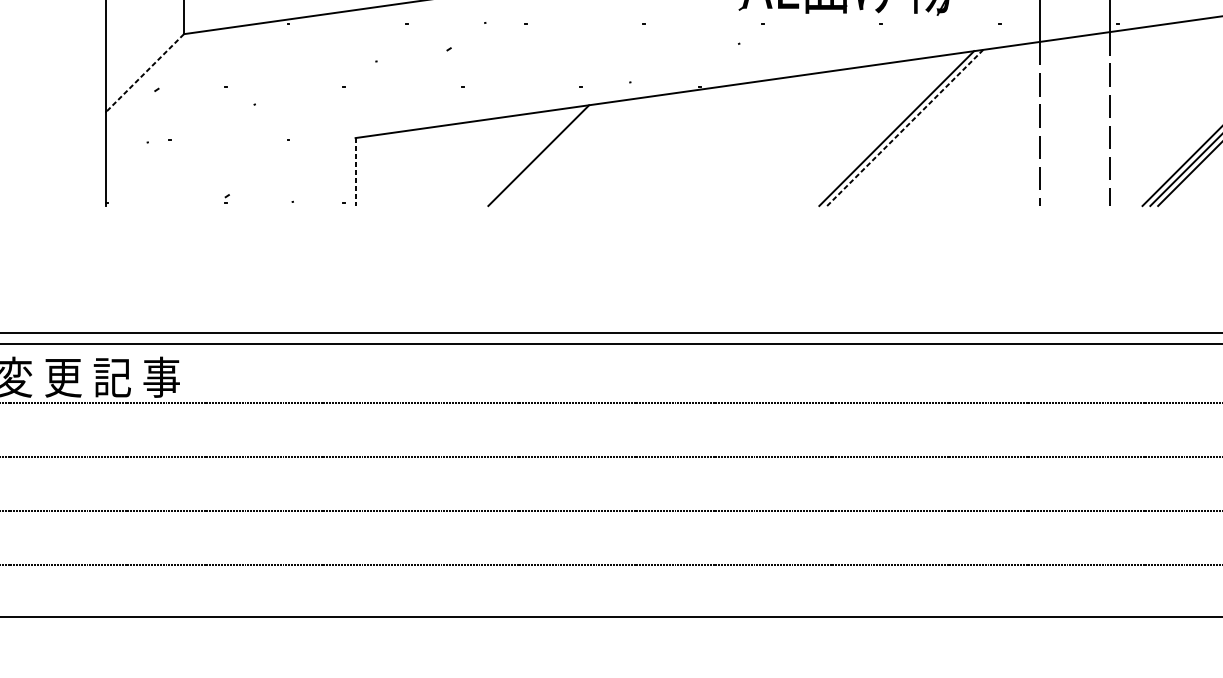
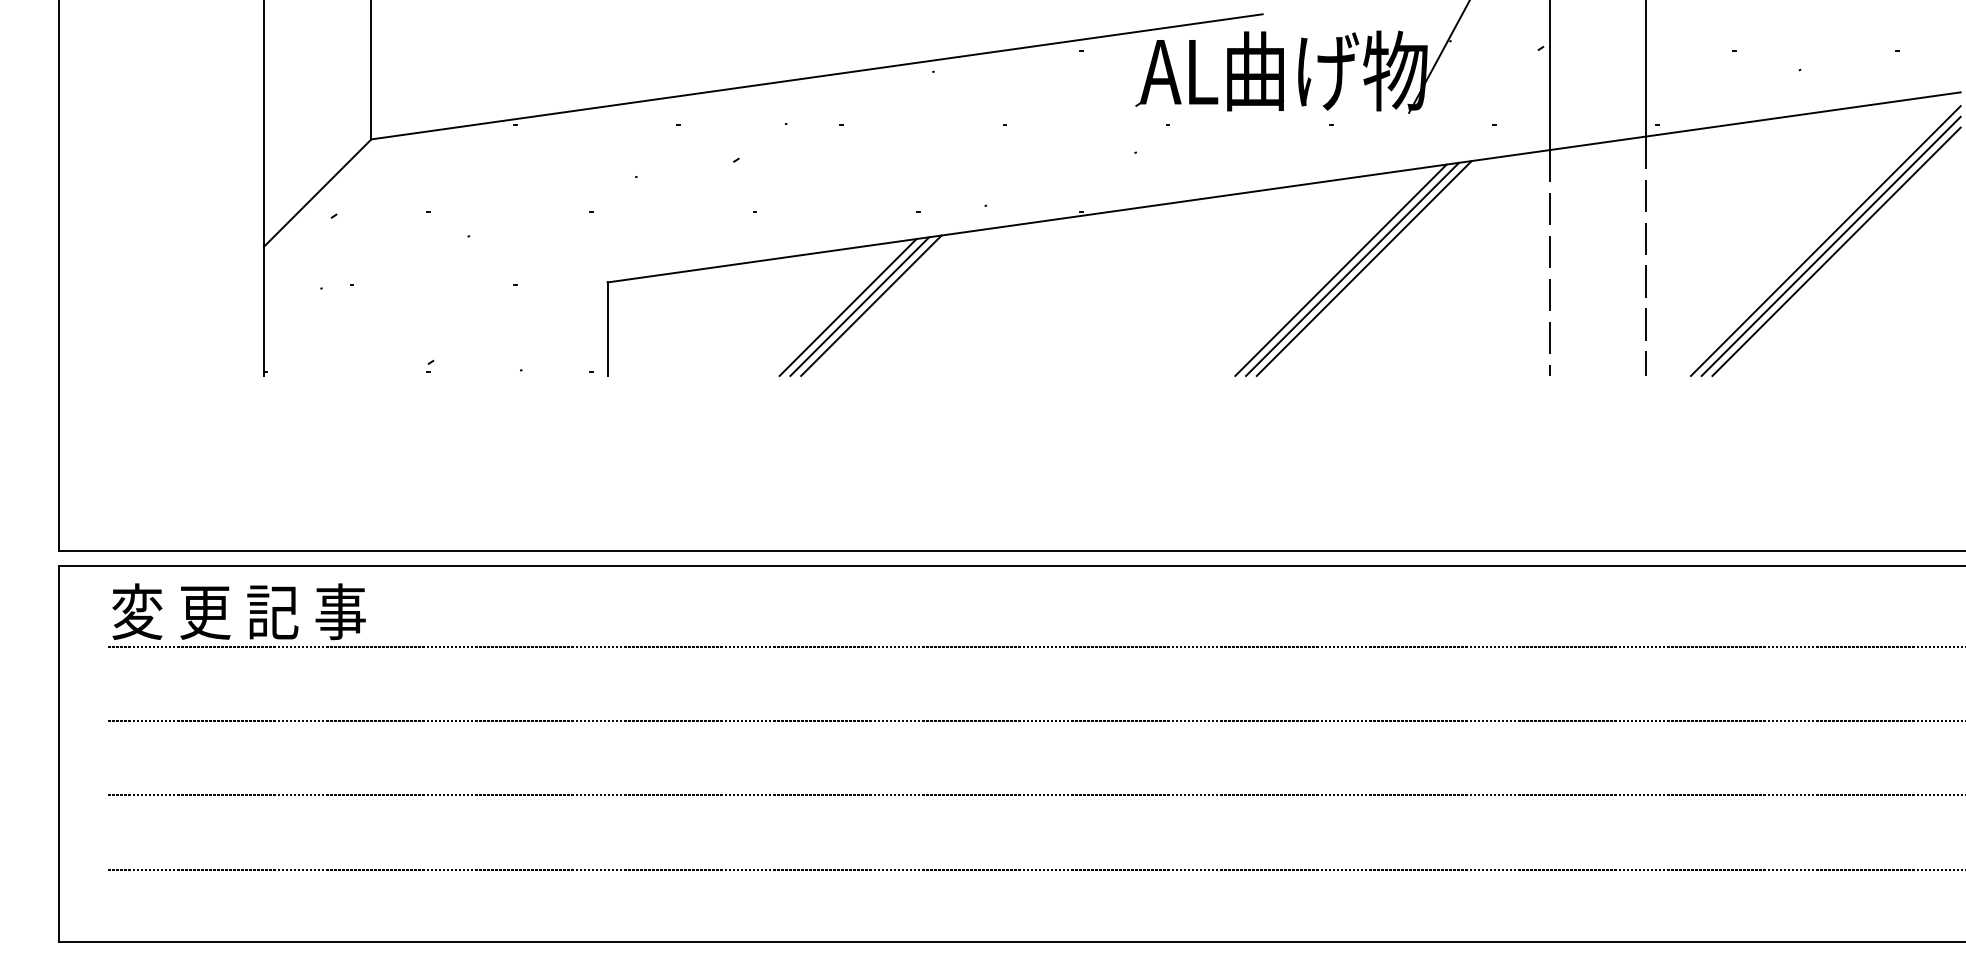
line: (144, 73) -> (317, 193), dashed -> solid
line: (905, 127) -> (1364, 268), dashed -> solid
line: (887, 128) -> (1340, 269), added
line: (547, 154) -> (871, 305), added
line: (529, 156) -> (847, 307), added
line: (355, 172) -> (607, 329), dashed -> solid

